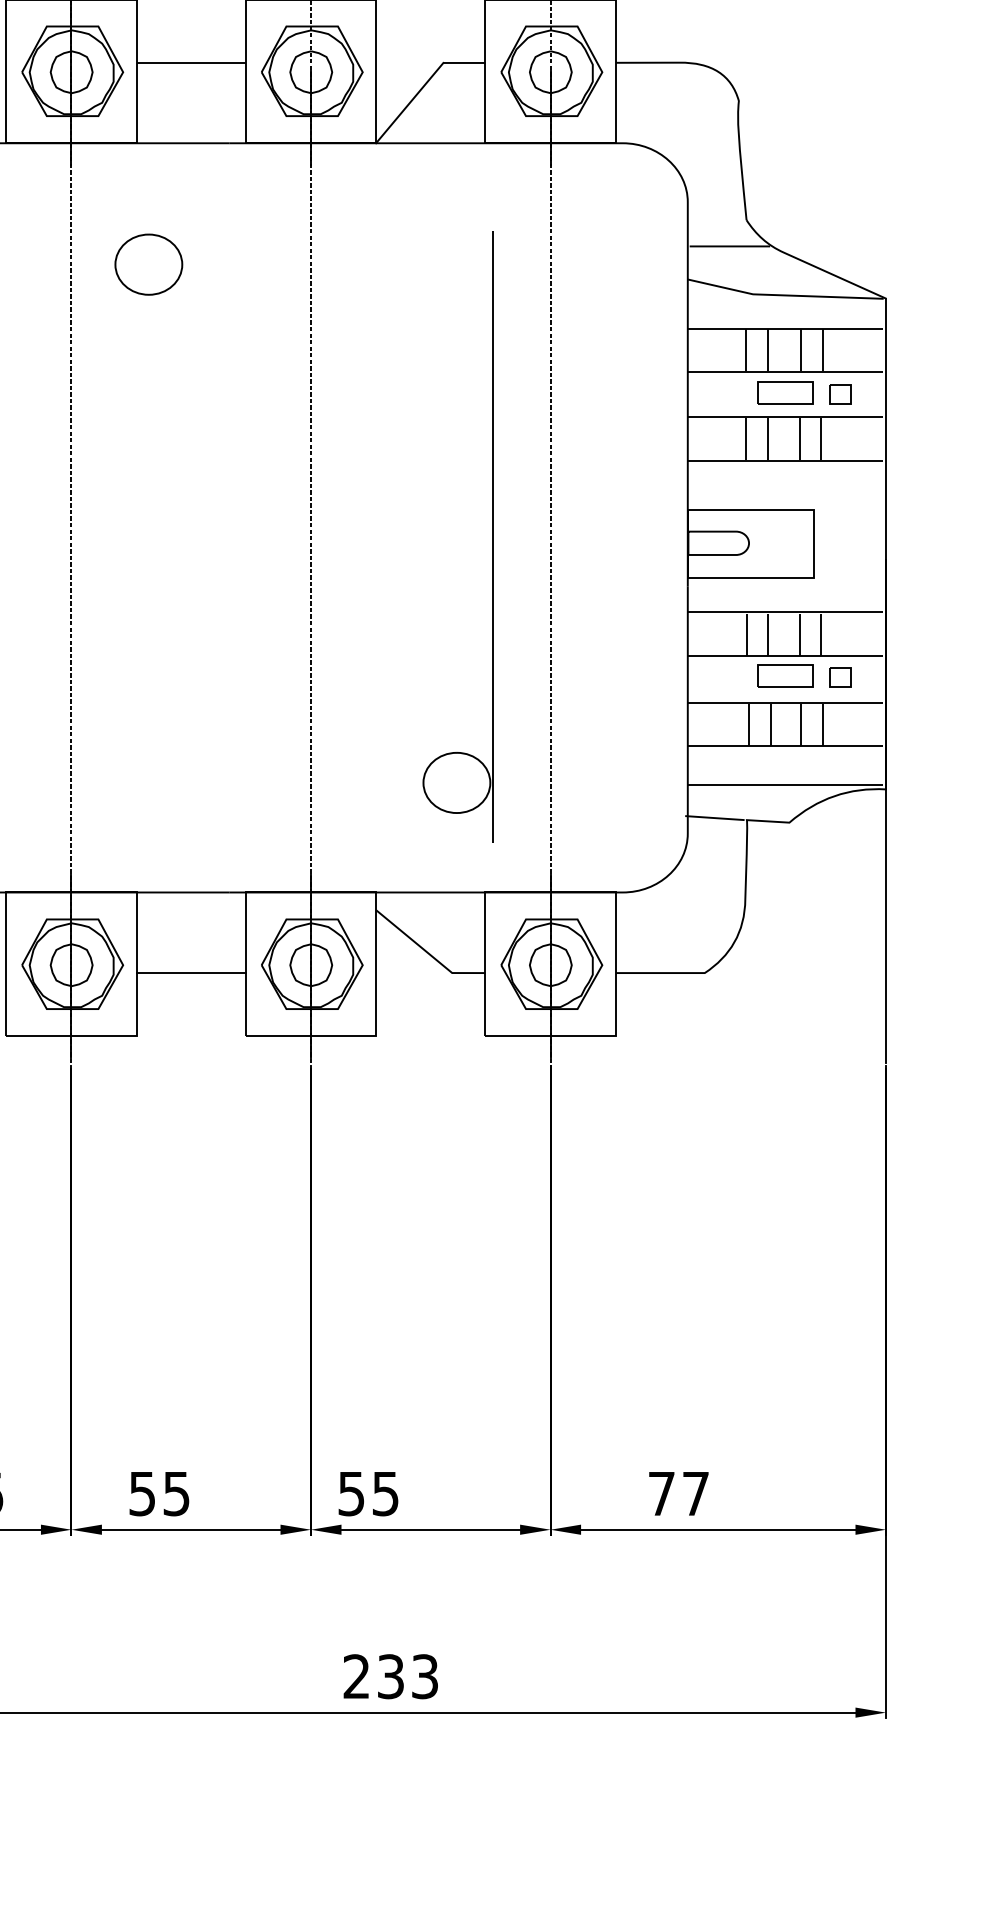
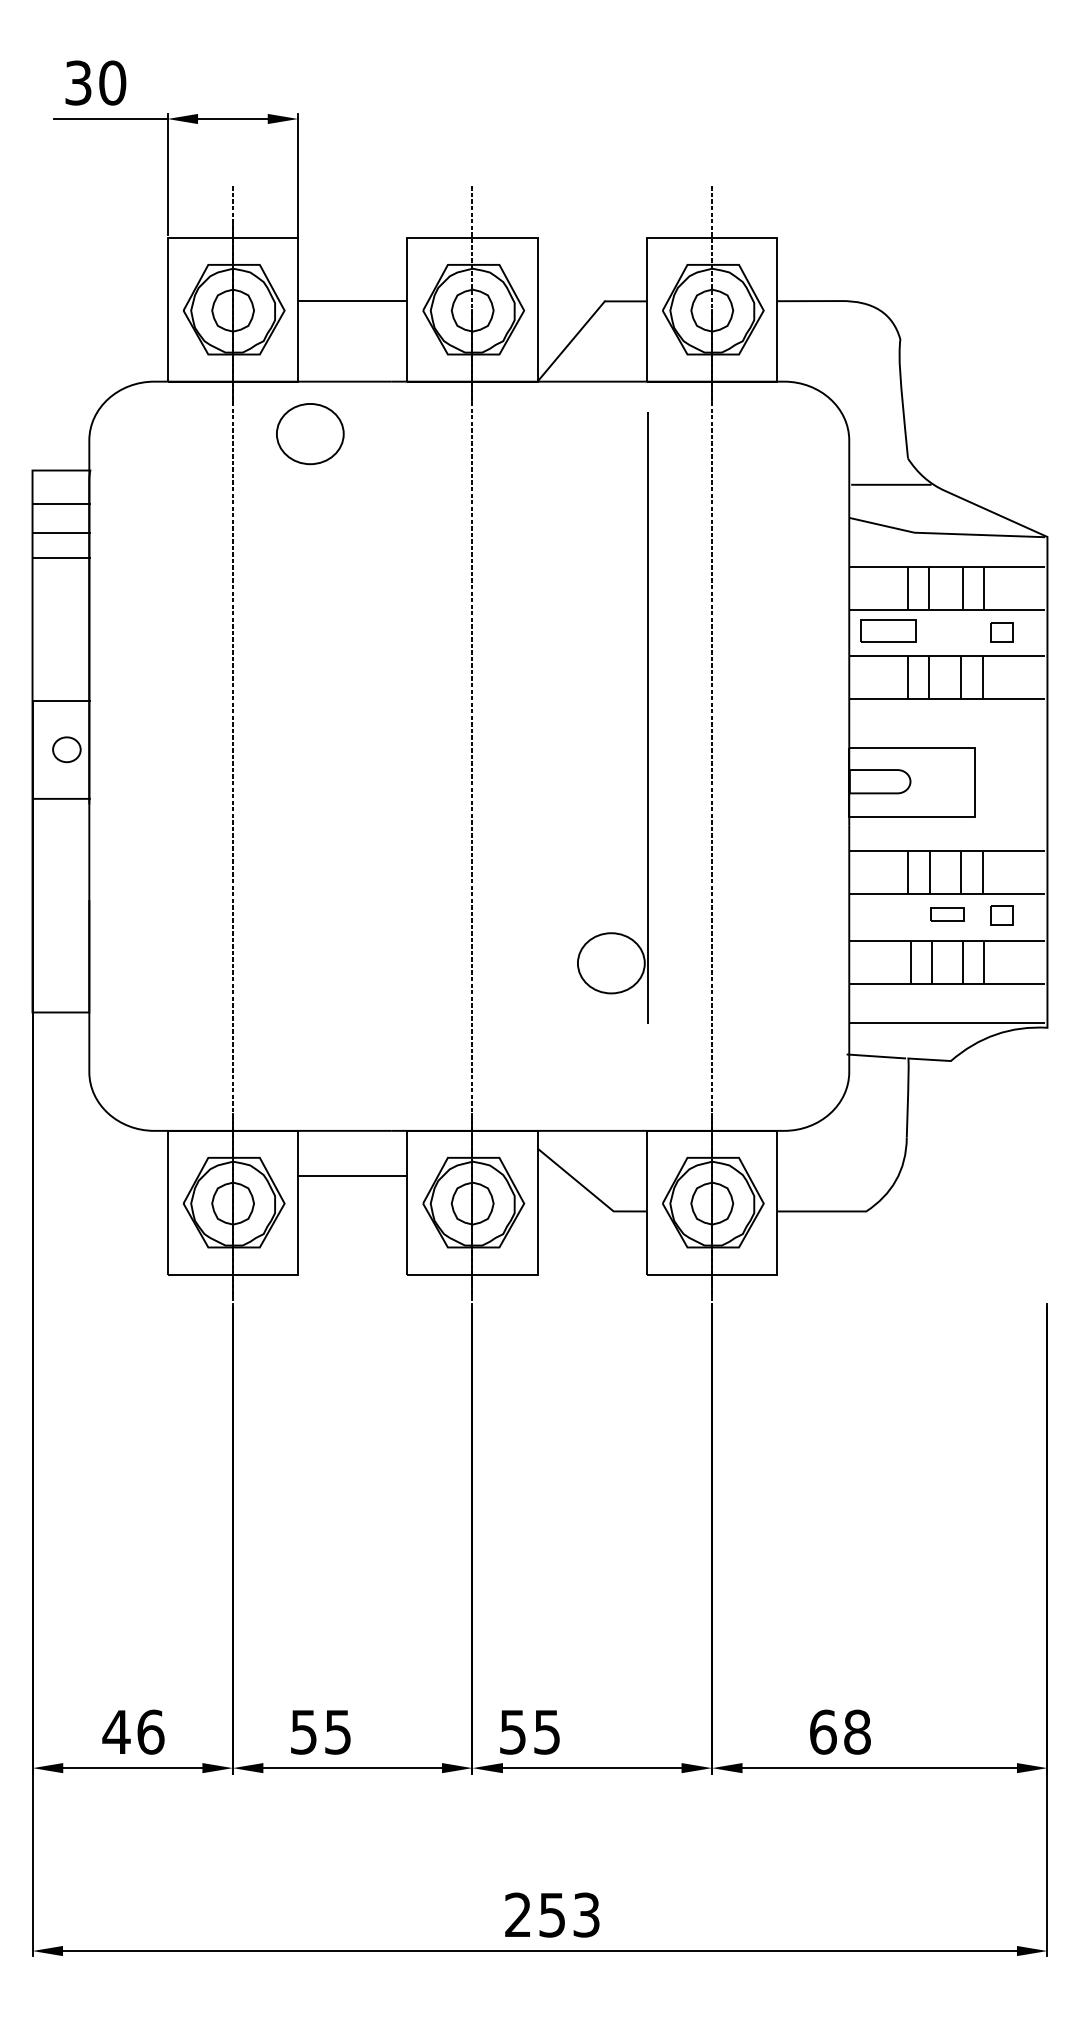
part: (149, 265) -> (310, 434), moved
part: (786, 392) -> (888, 630), moved
part: (493, 537) -> (647, 717), moved
part: (786, 675) -> (947, 913), size x0.6
line: (886, 811) -> (1047, 1049), removed
line: (191, 973) -> (352, 1176), moved
text: (679, 1493) -> (840, 1731), 77 -> 68
text: (391, 1676) -> (552, 1914), 233 -> 253

